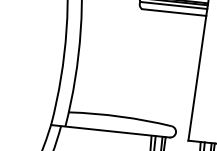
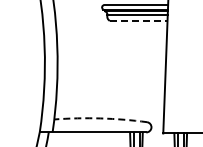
line: (174, 12) -> (138, 20), solid -> dashed
arc: (120, 116) -> (100, 118), solid -> dashed

